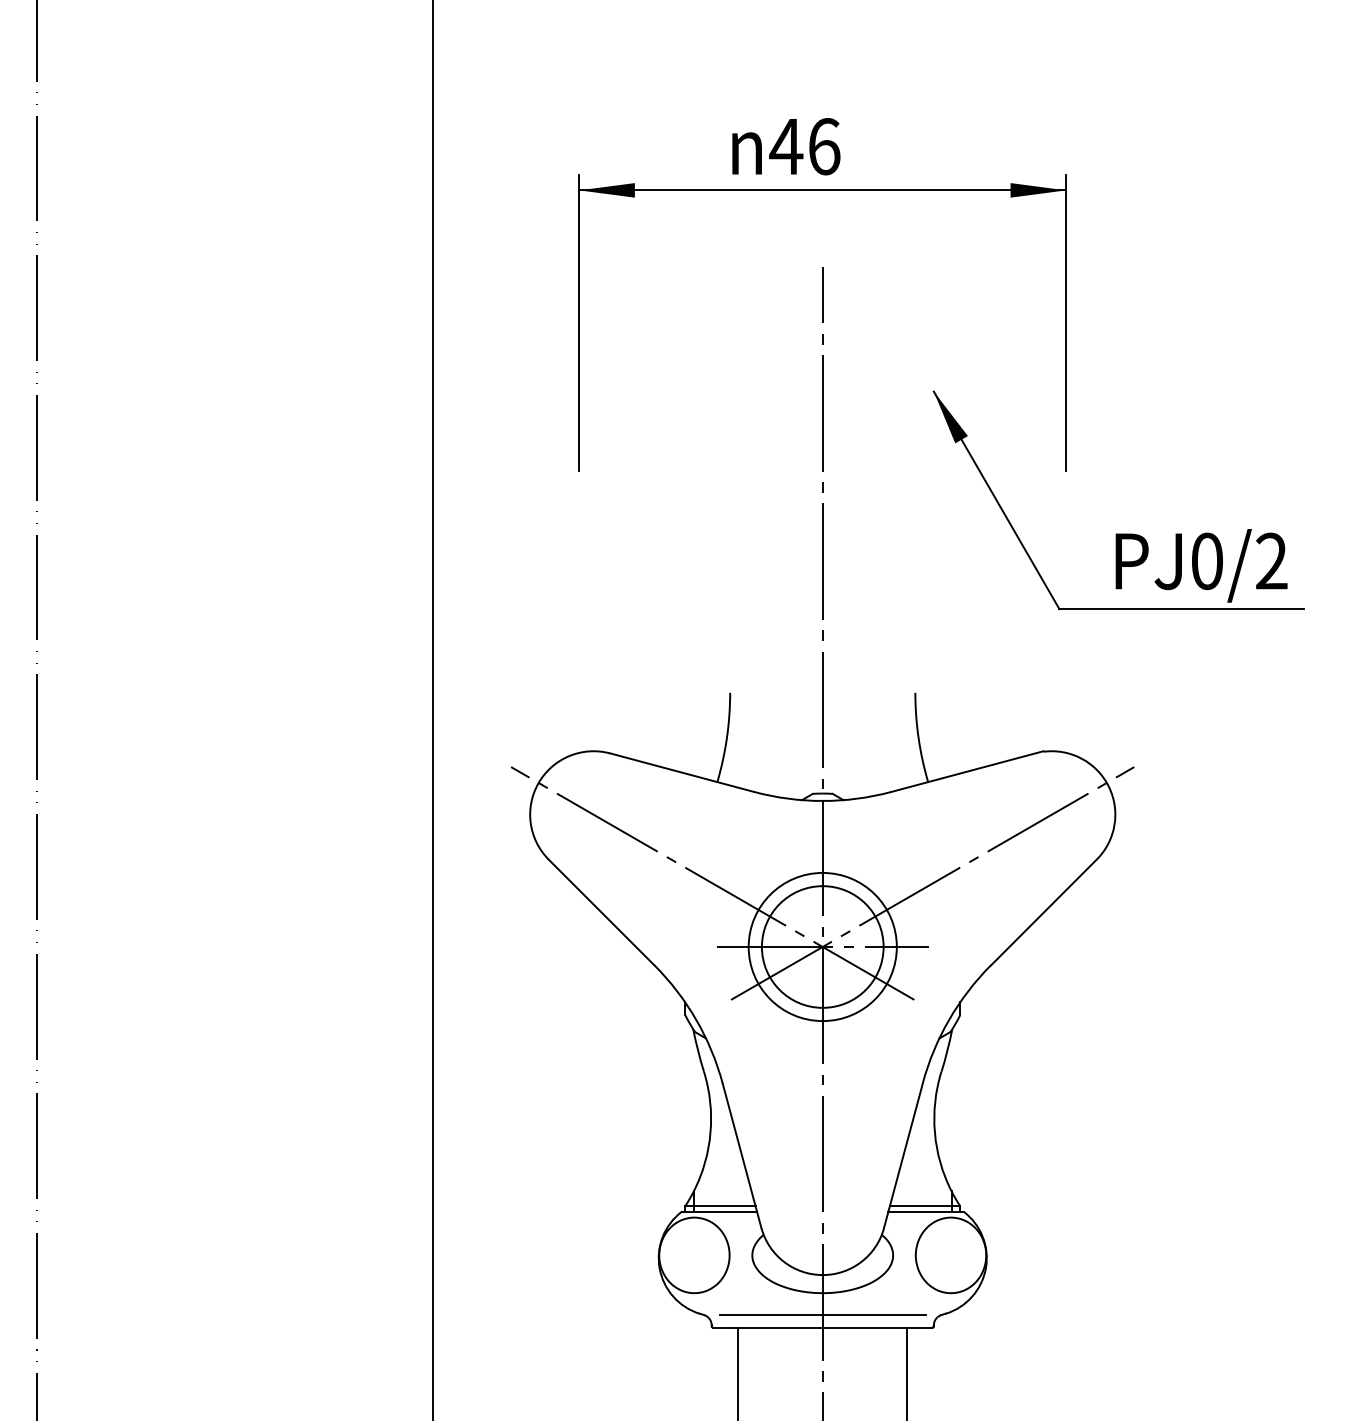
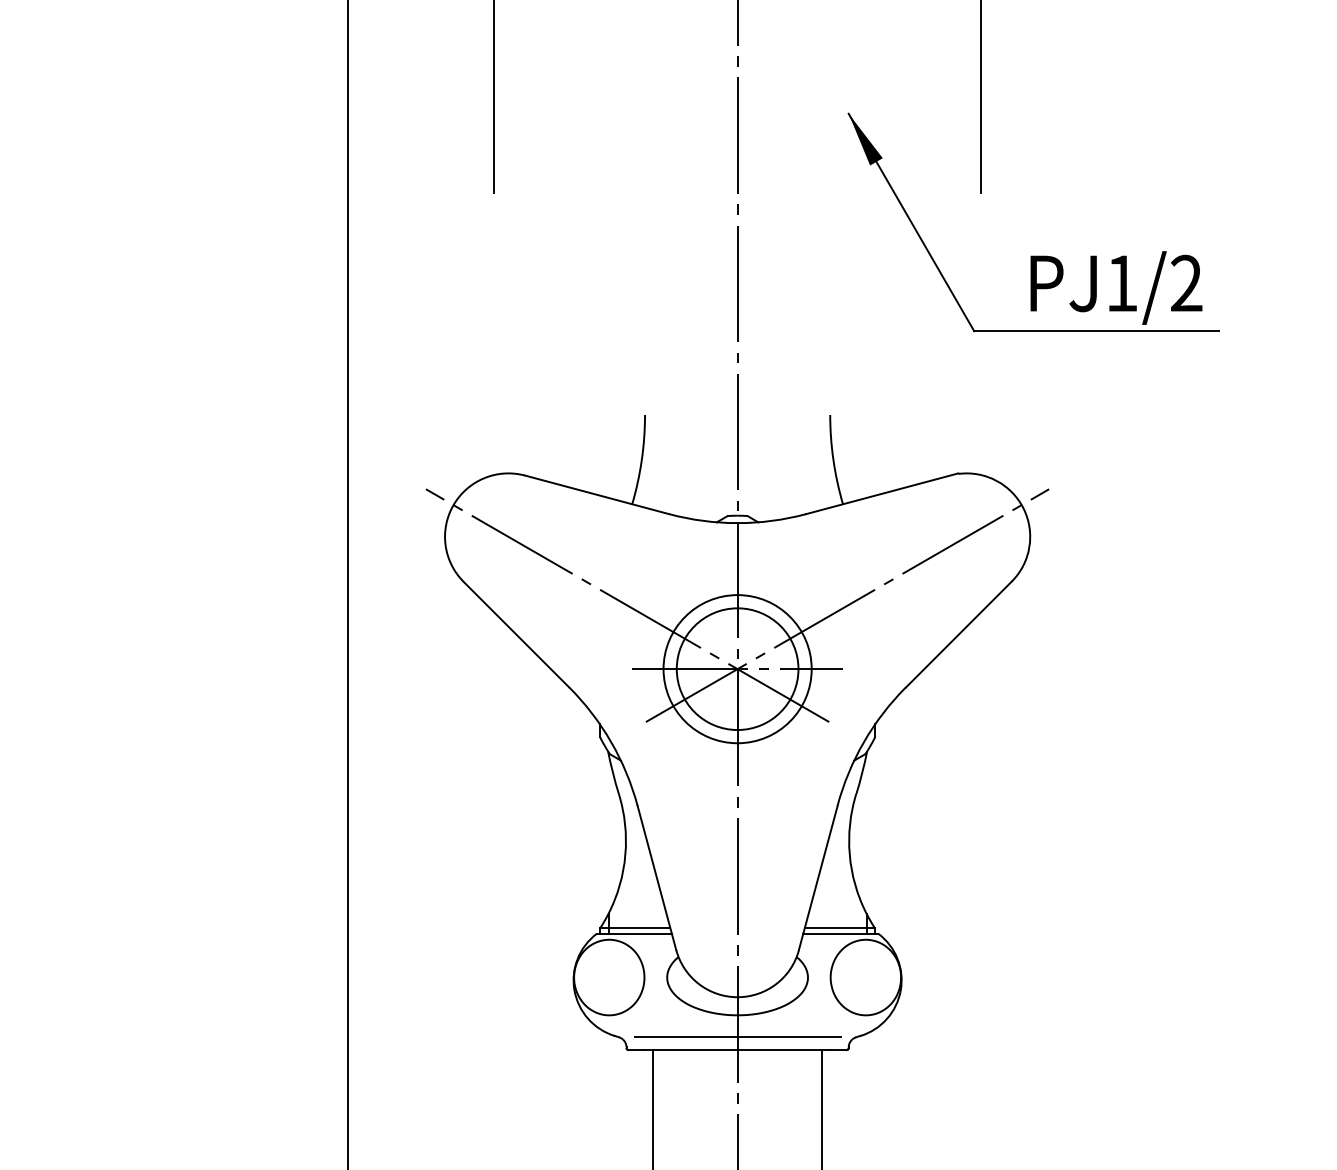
text: (1207, 561) -> (1122, 283), PJ0/2 -> PJ1/2

